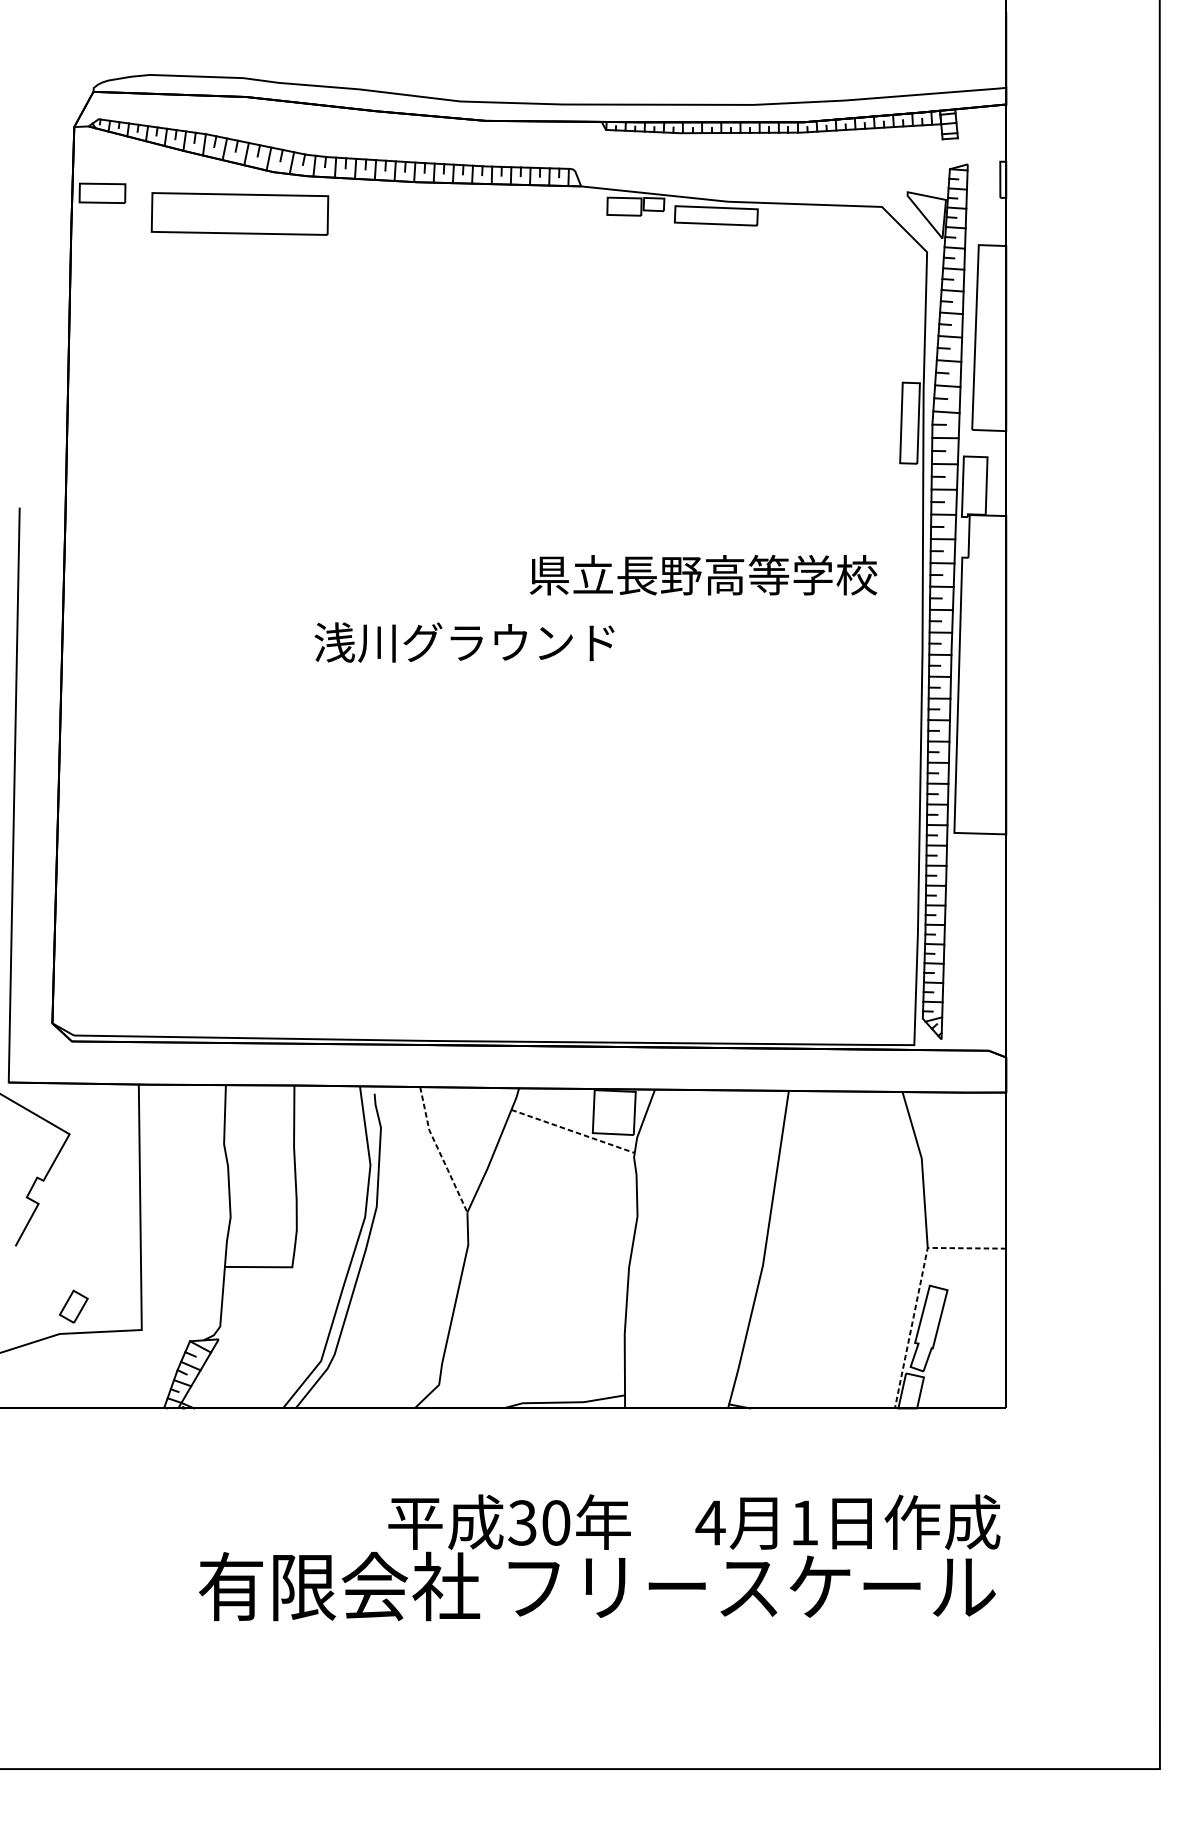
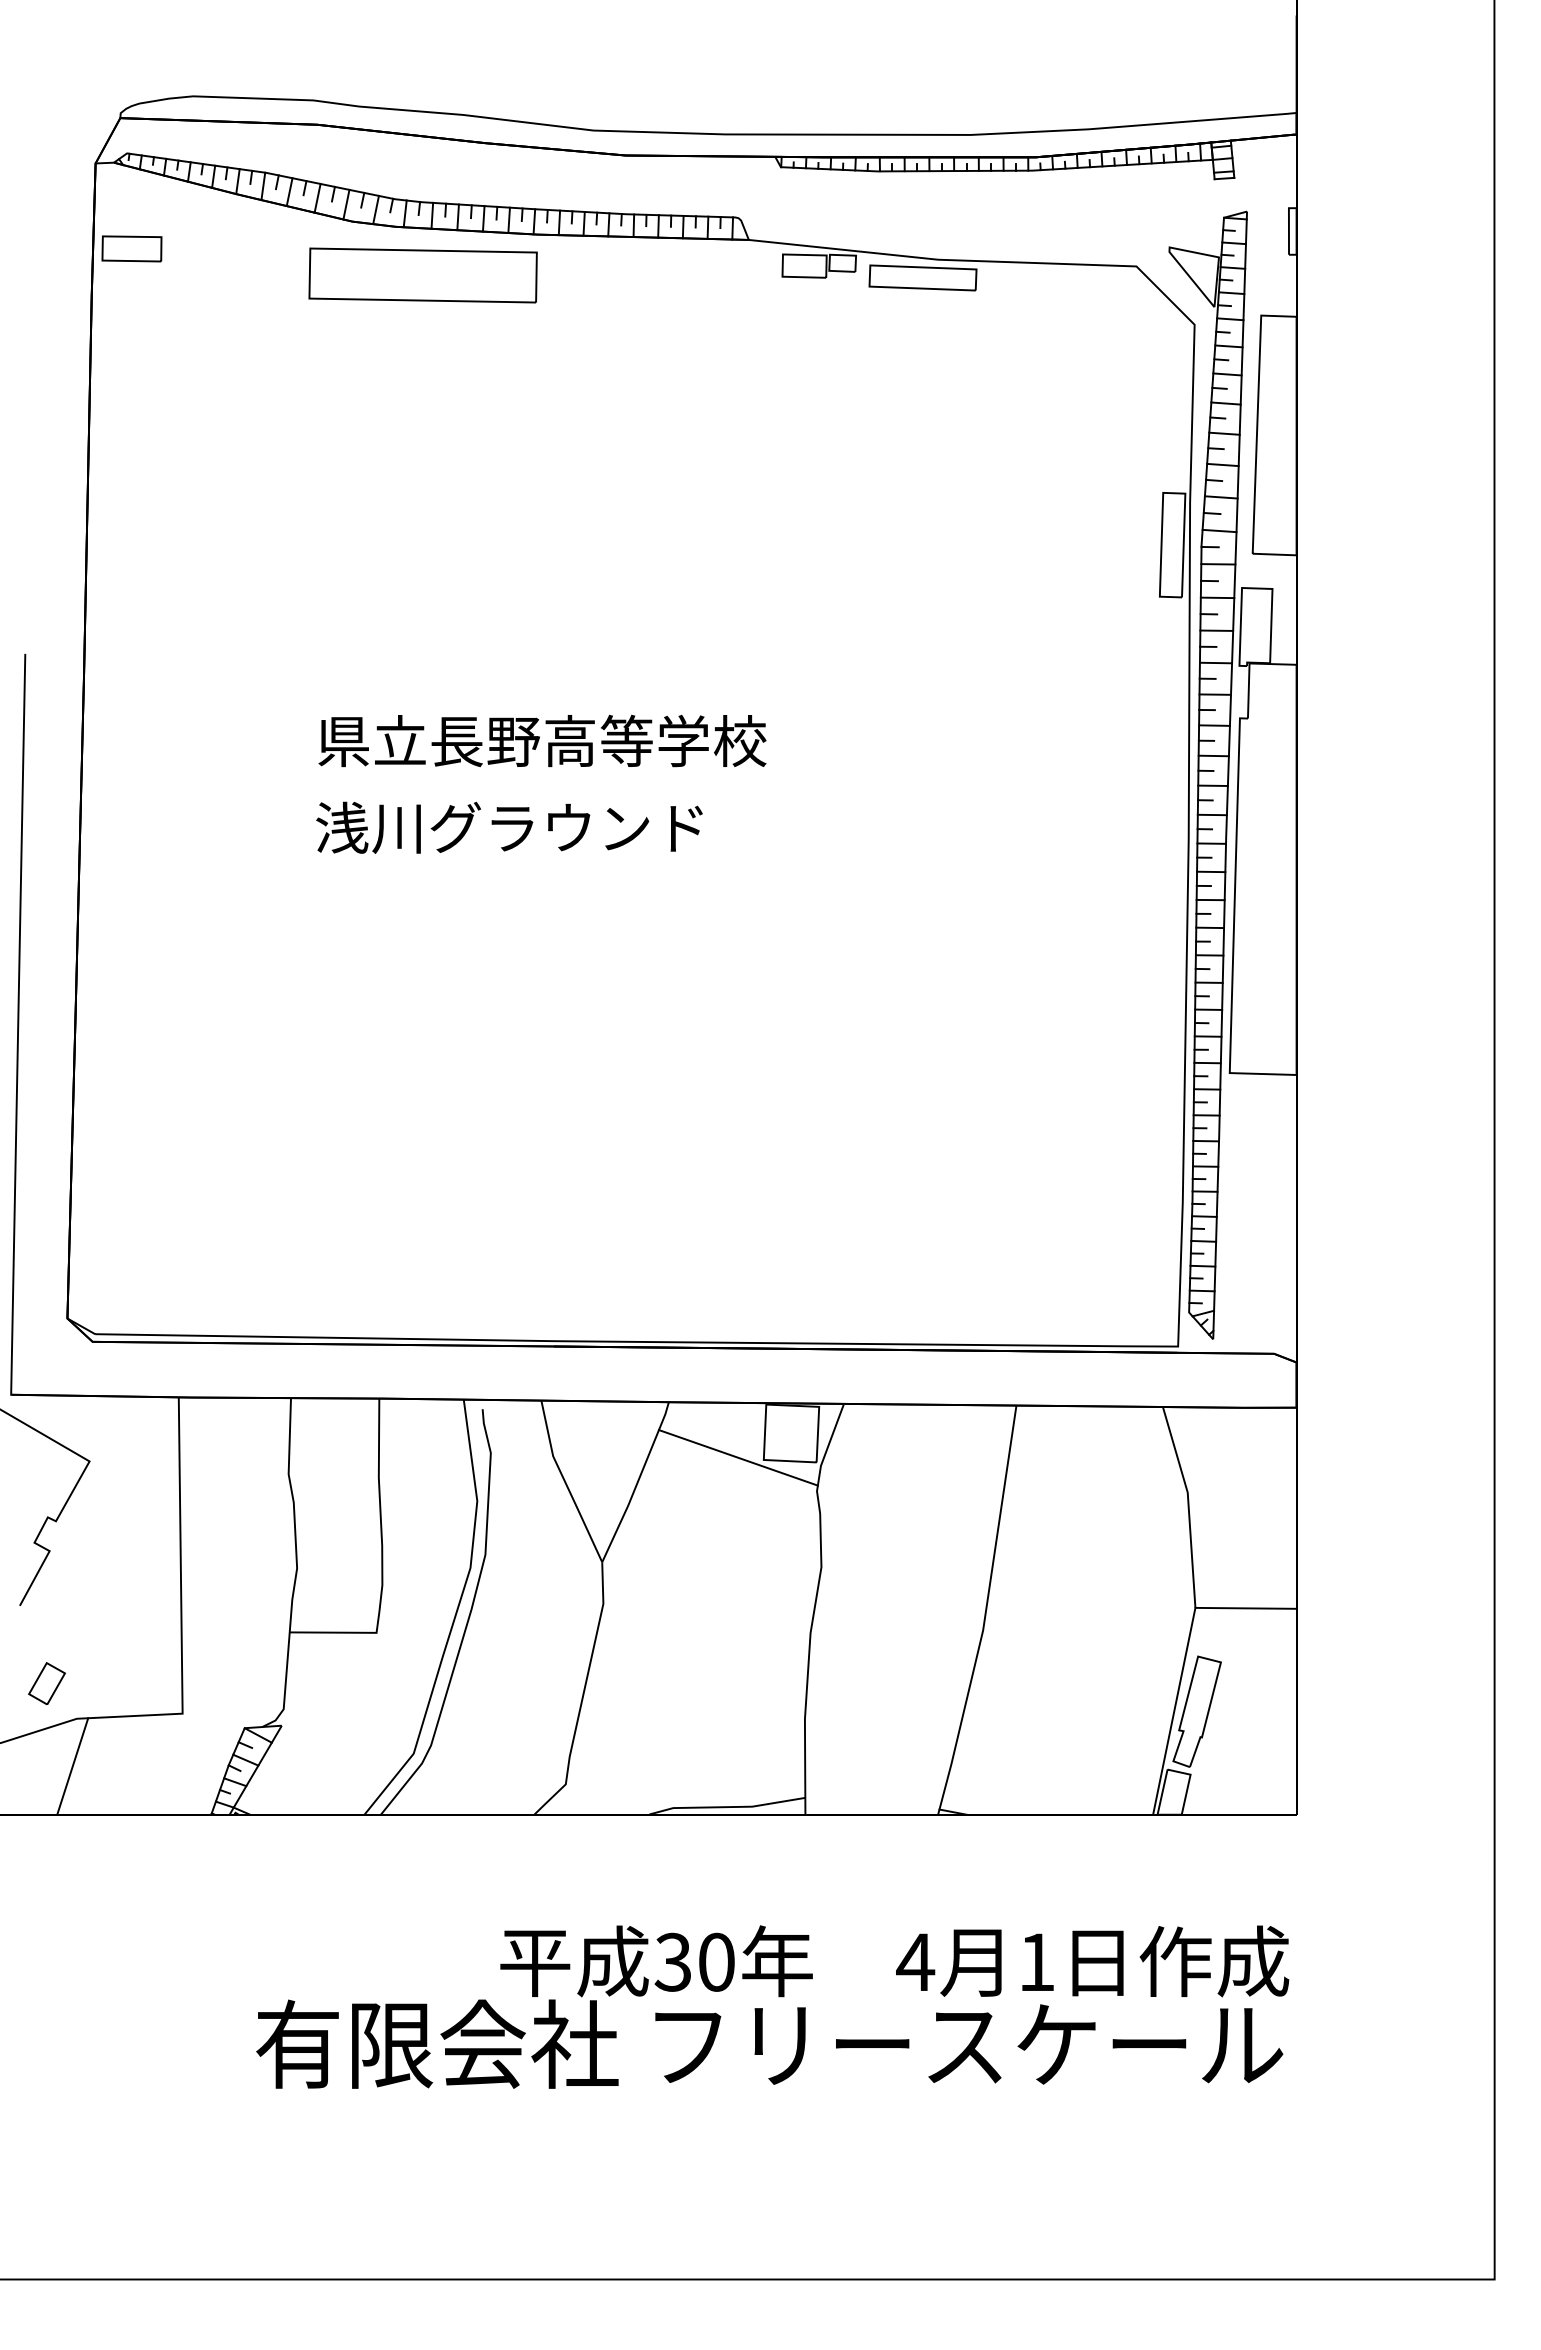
part: (239, 213) -> (422, 275), moved
text: (703, 574) -> (542, 740), moved
text: (464, 642) -> (509, 827), moved
line: (573, 1131) -> (738, 1458), dashed -> solid
line: (439, 1152) -> (566, 1484), dashed -> solid
line: (919, 1289) -> (1184, 1661), dashed -> solid
part: (73, 1306) -> (46, 1683), moved
line: (56, 1371) -> (72, 1766), added

